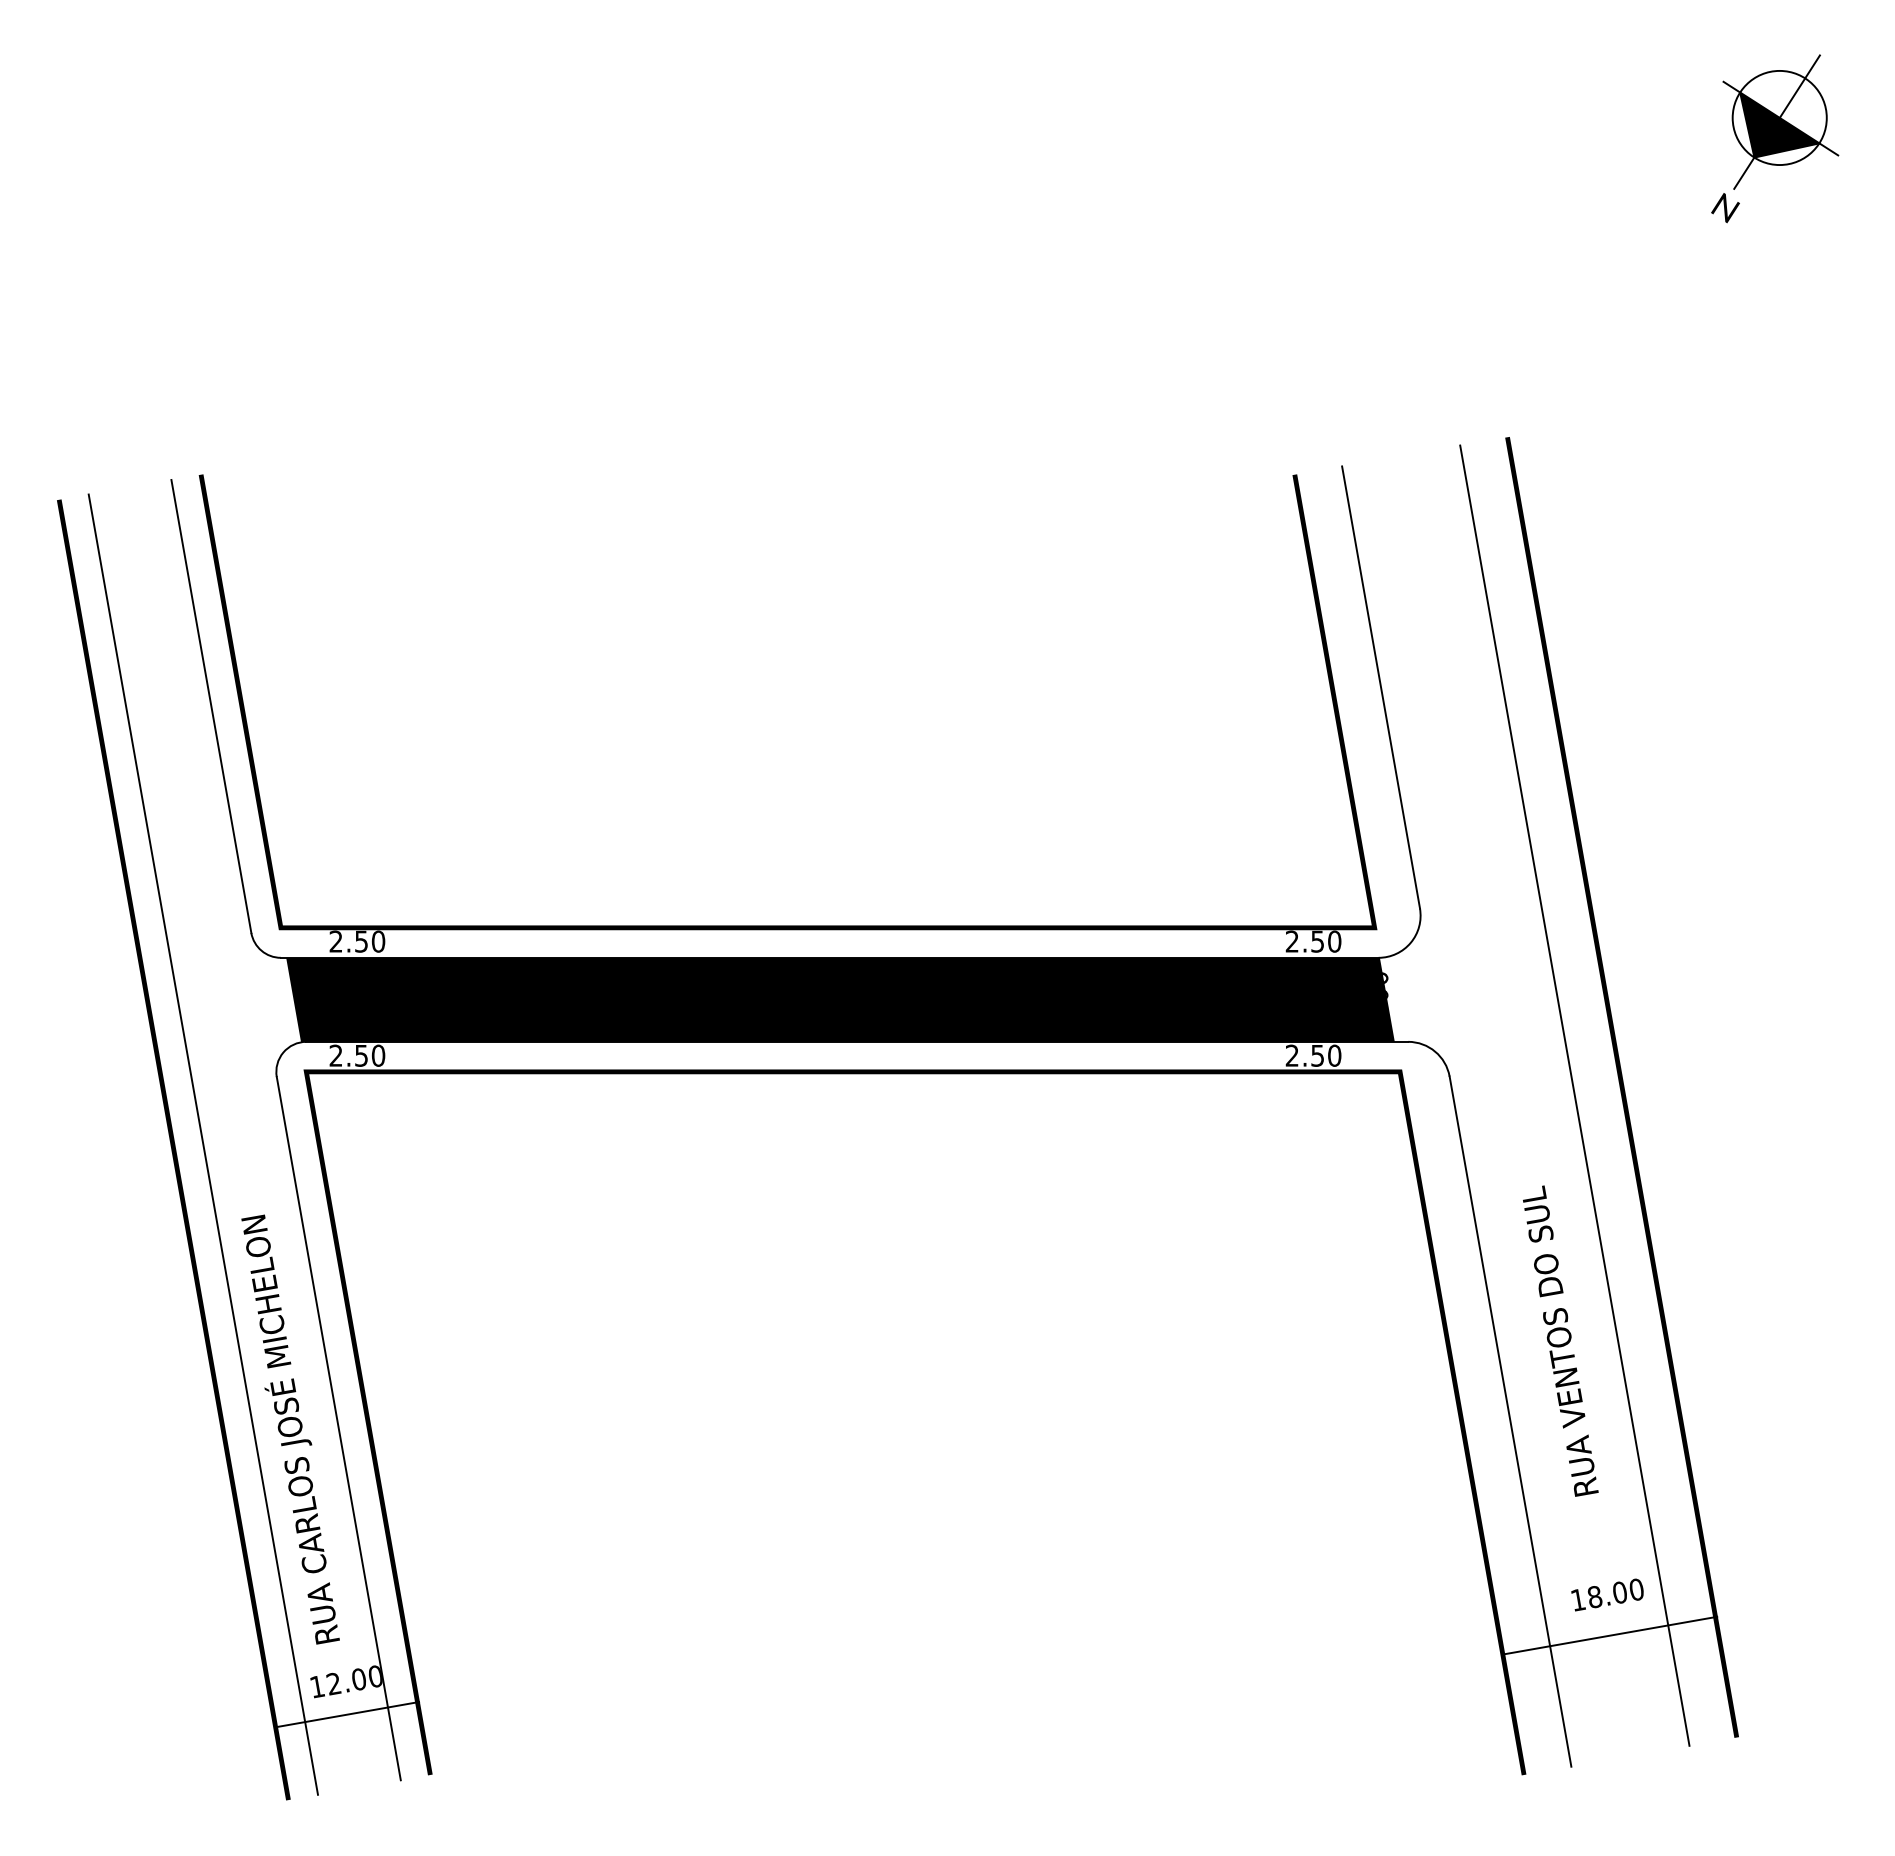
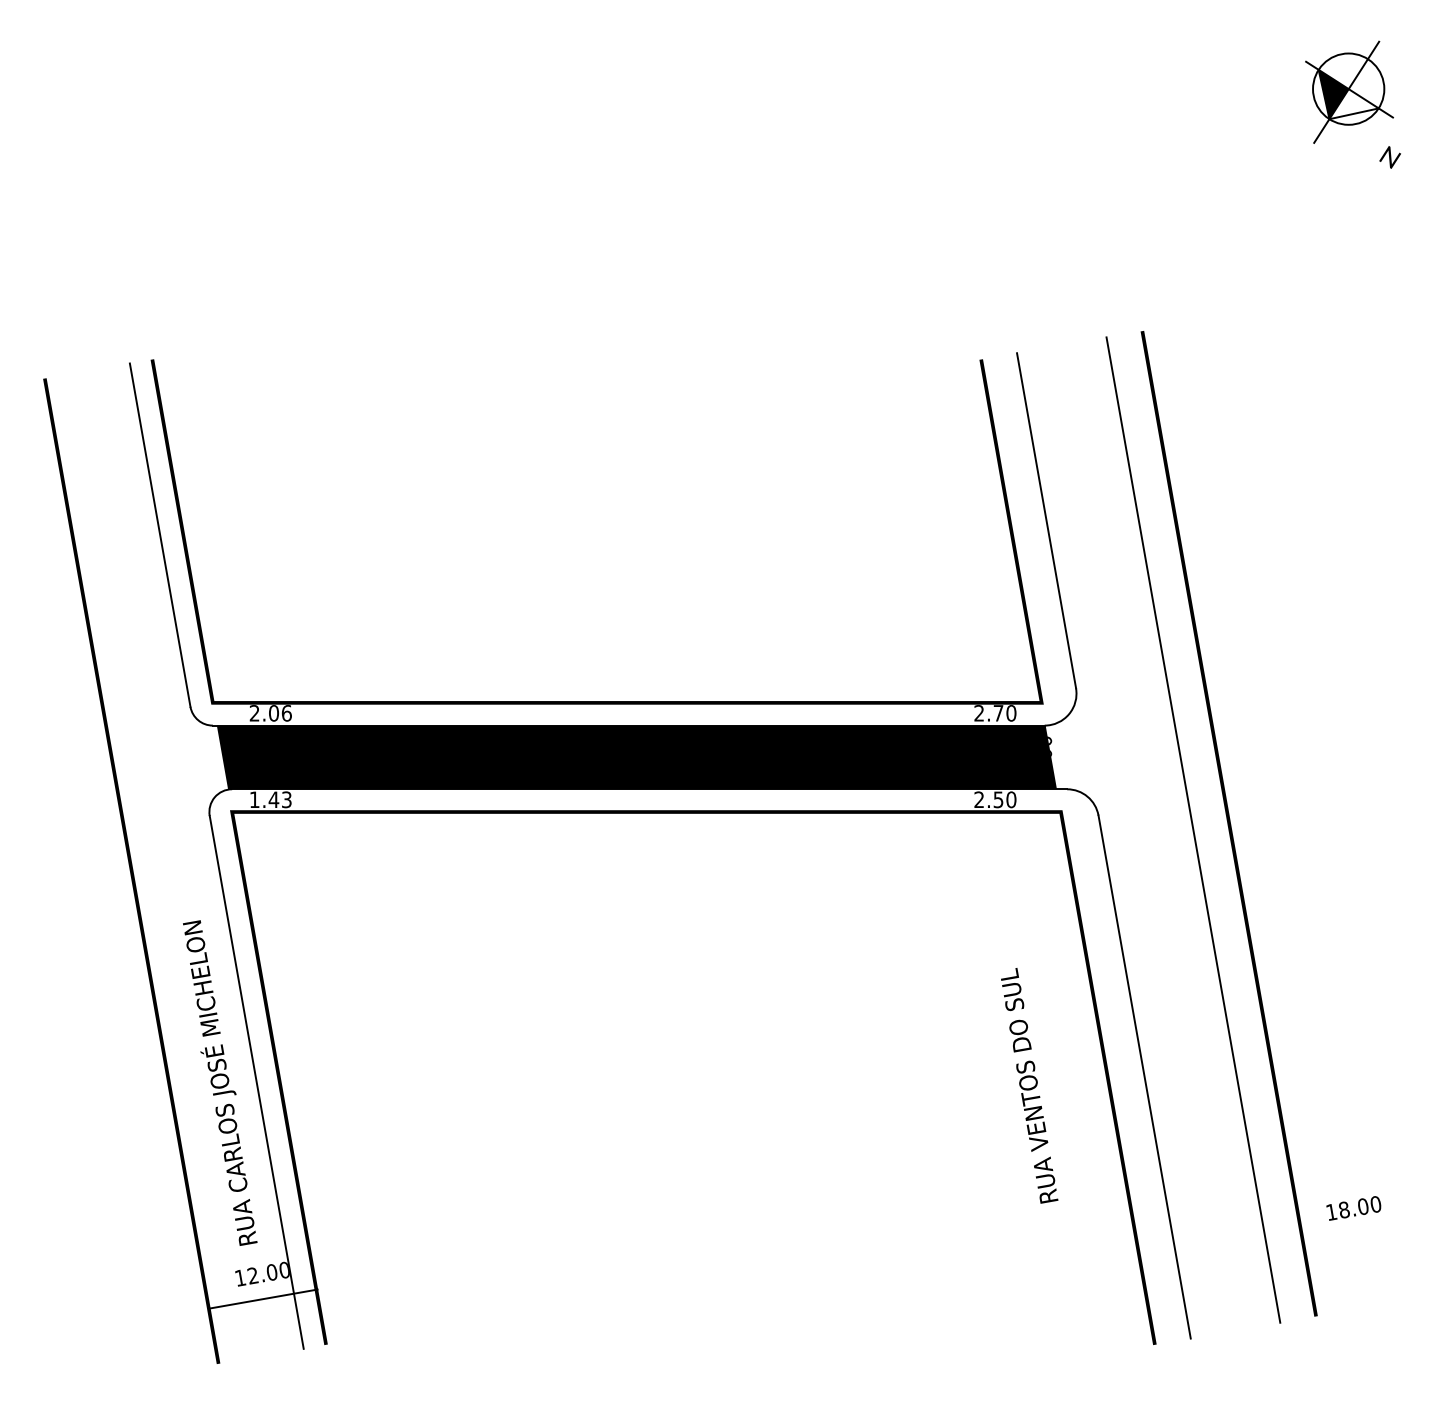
fill: (1786, 137) -> (1353, 103), removed
text: (1725, 208) -> (1390, 157), moved
text: (370, 941) -> (280, 713), 2.50 -> 2.06
text: (1317, 941) -> (998, 713), 2.50 -> 2.70
text: (357, 1055) -> (270, 799), 2.50 -> 1.43
line: (203, 1144) -> (154, 867), removed
text: (1560, 1340) -> (1029, 1085), moved
text: (1607, 1594) -> (1353, 1208), moved
line: (1610, 1635) -> (1220, 1239), removed

